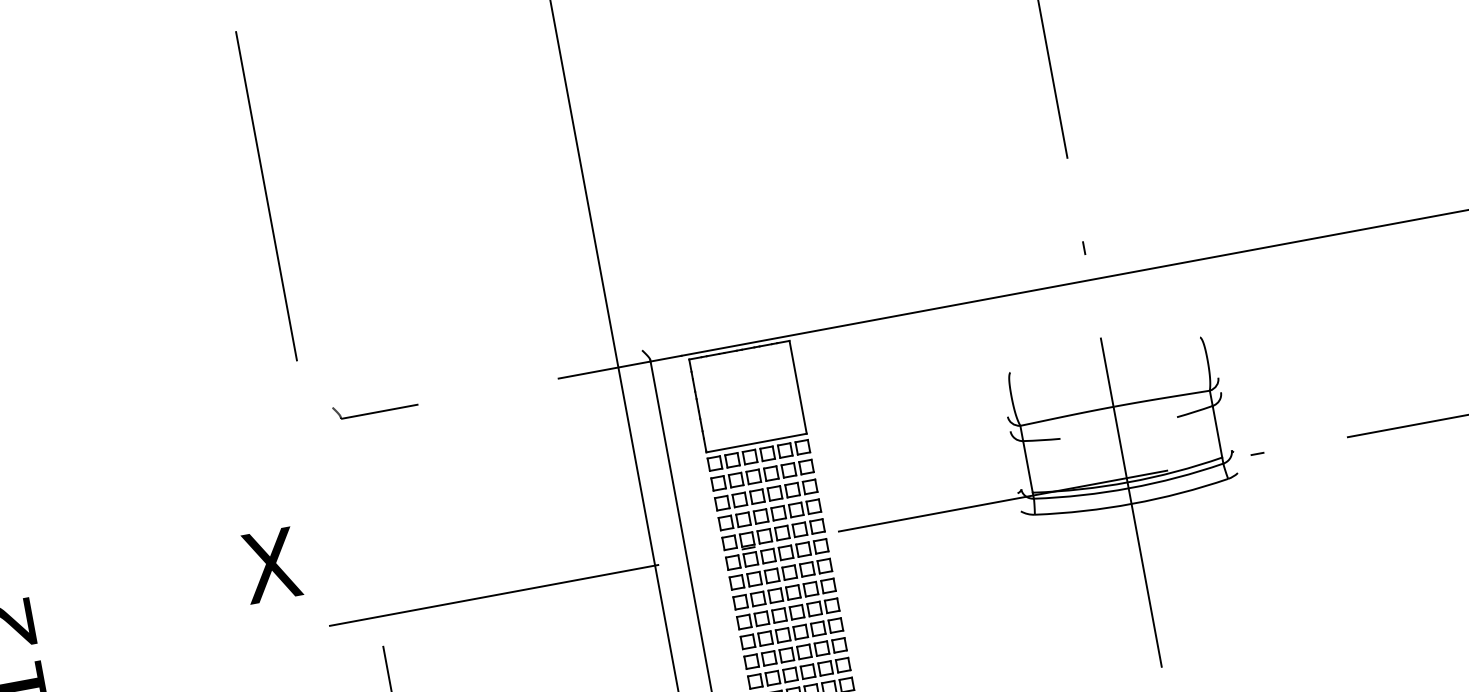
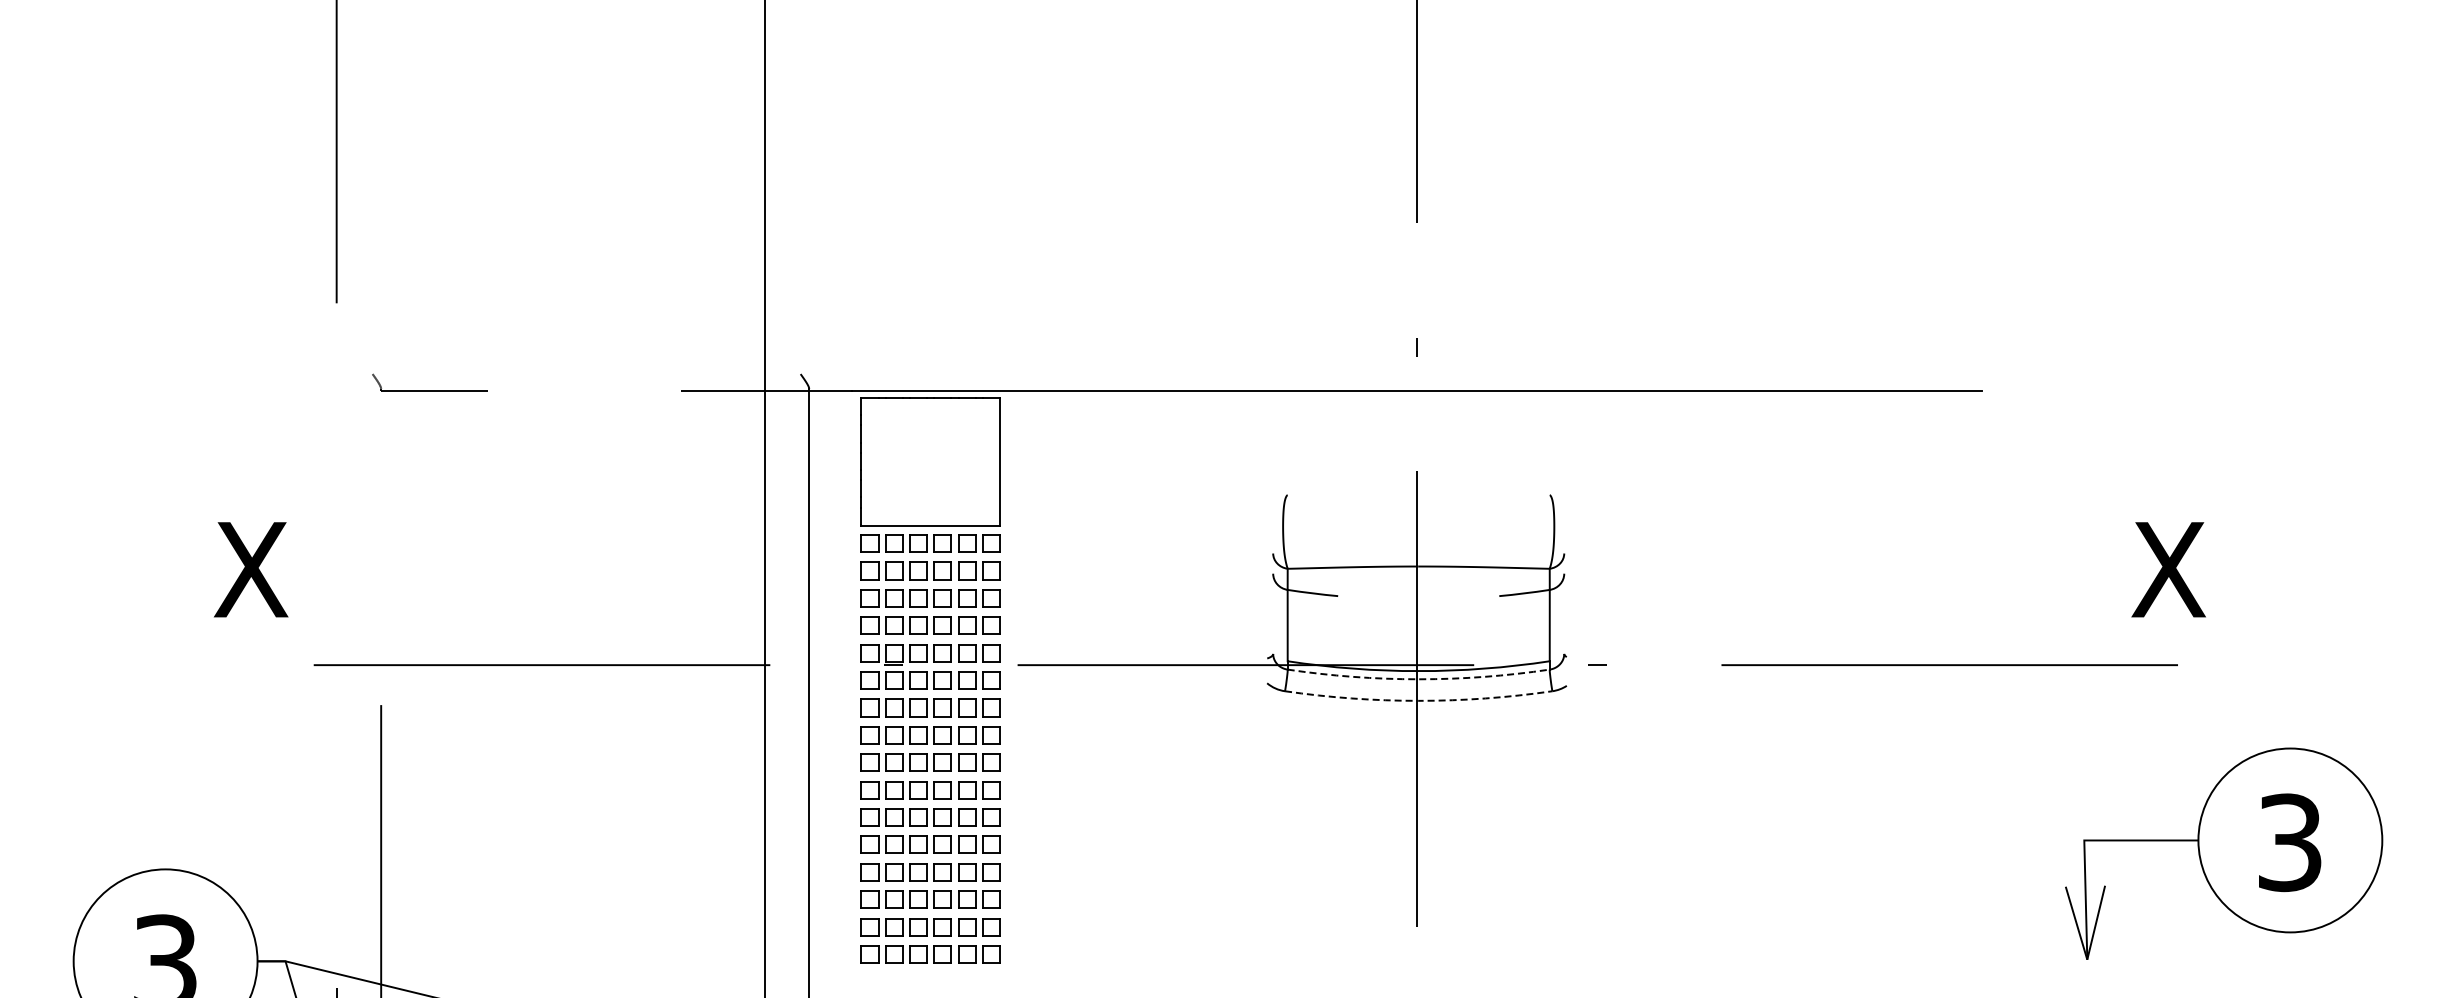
arc: (1129, 488) -> (1418, 679), solid -> dashed
arc: (1132, 503) -> (1418, 700), solid -> dashed

